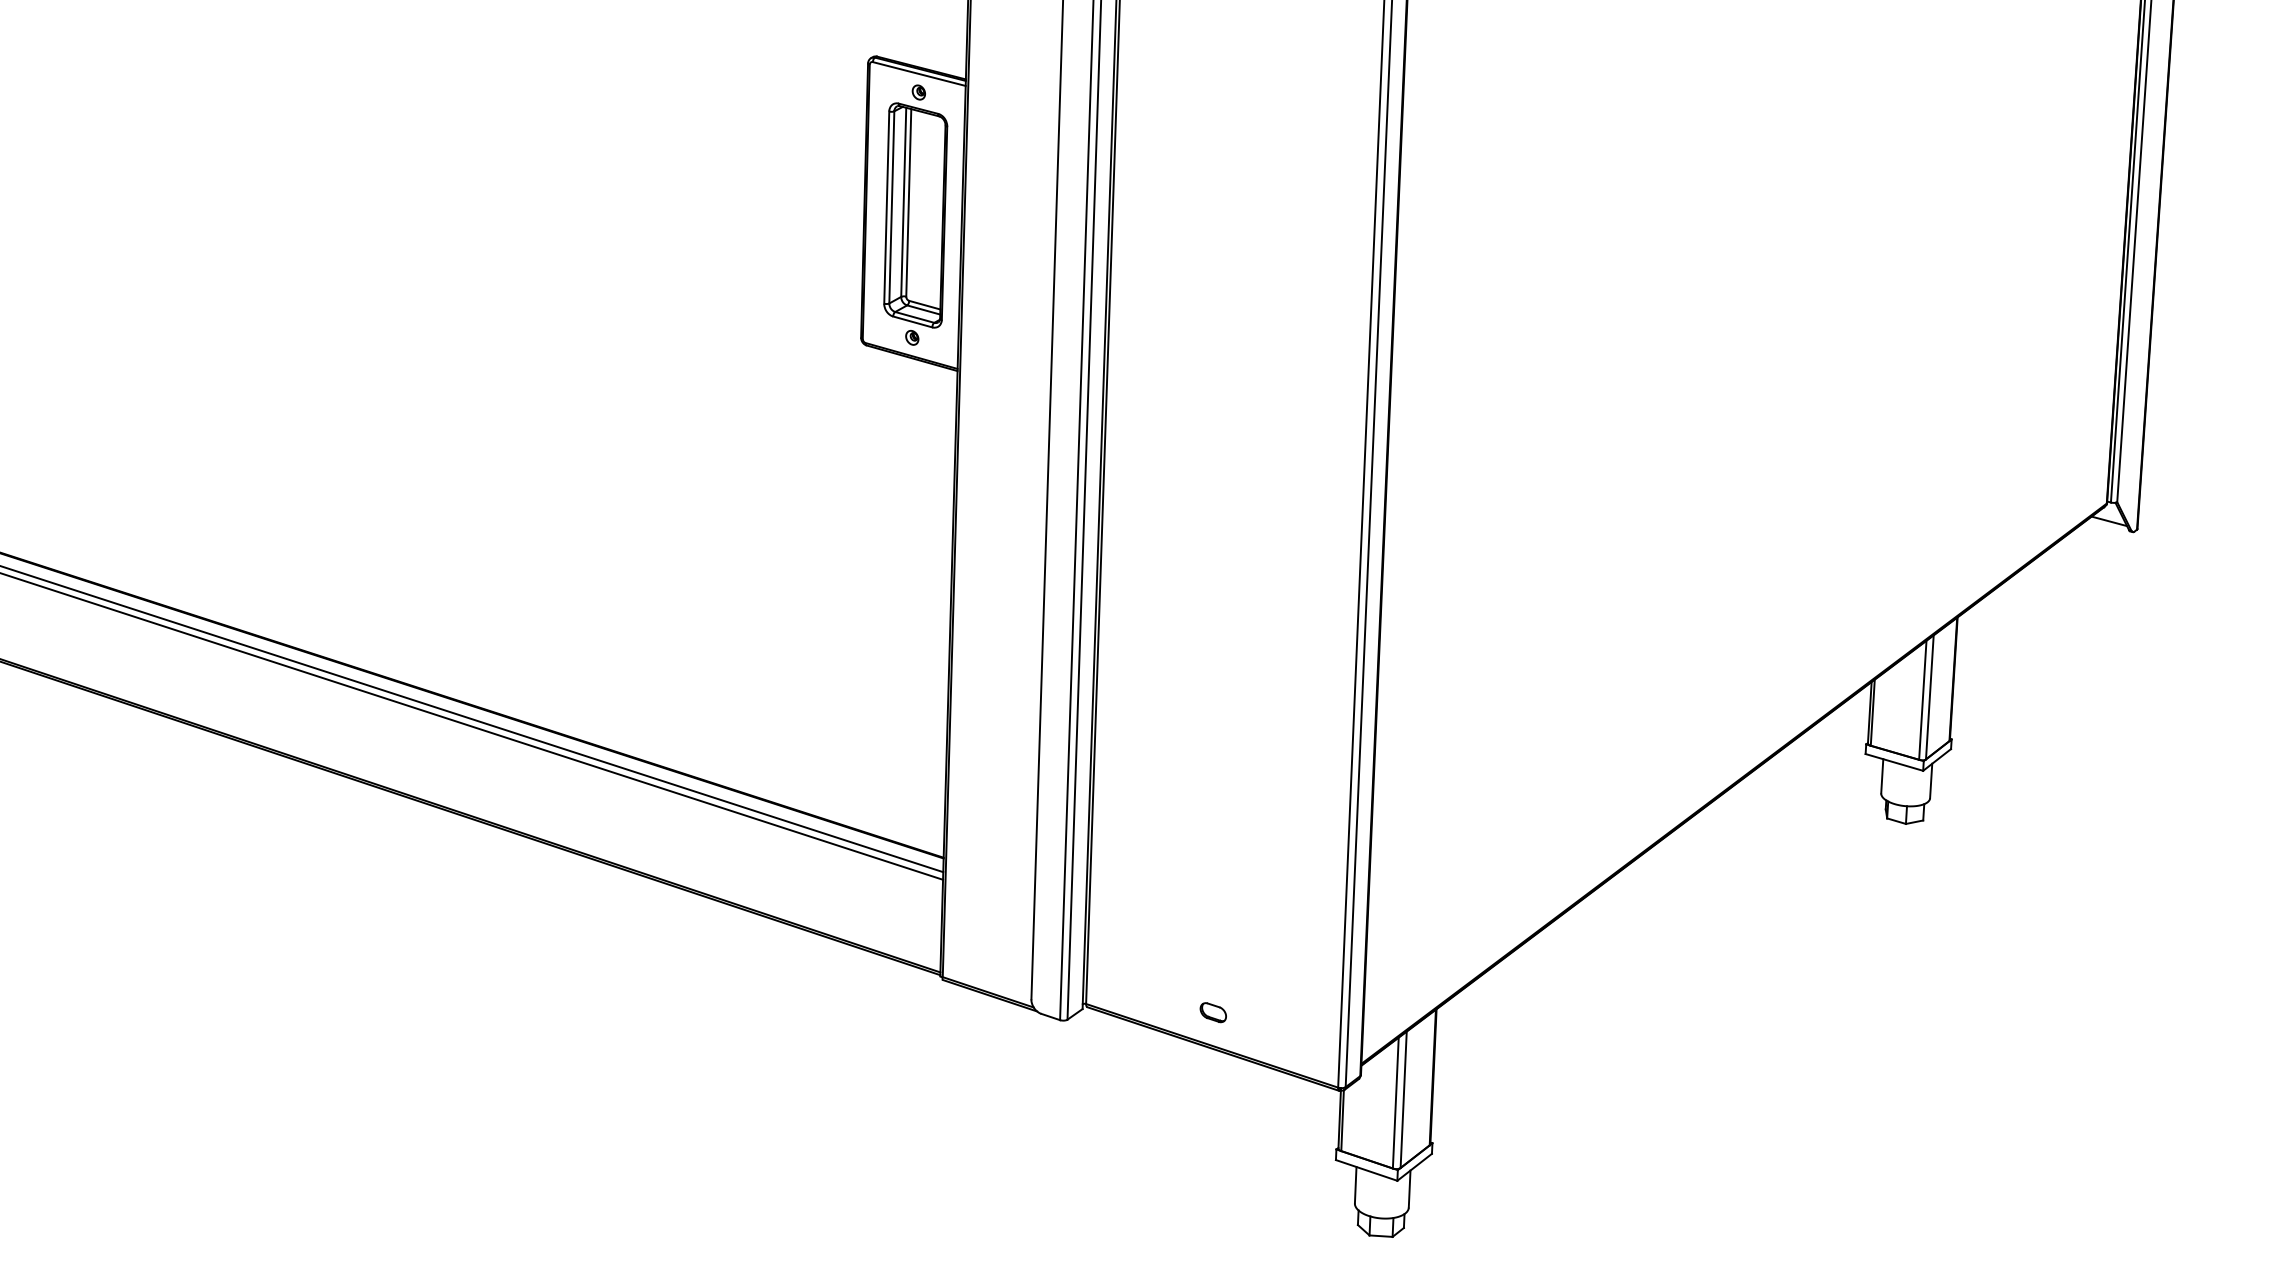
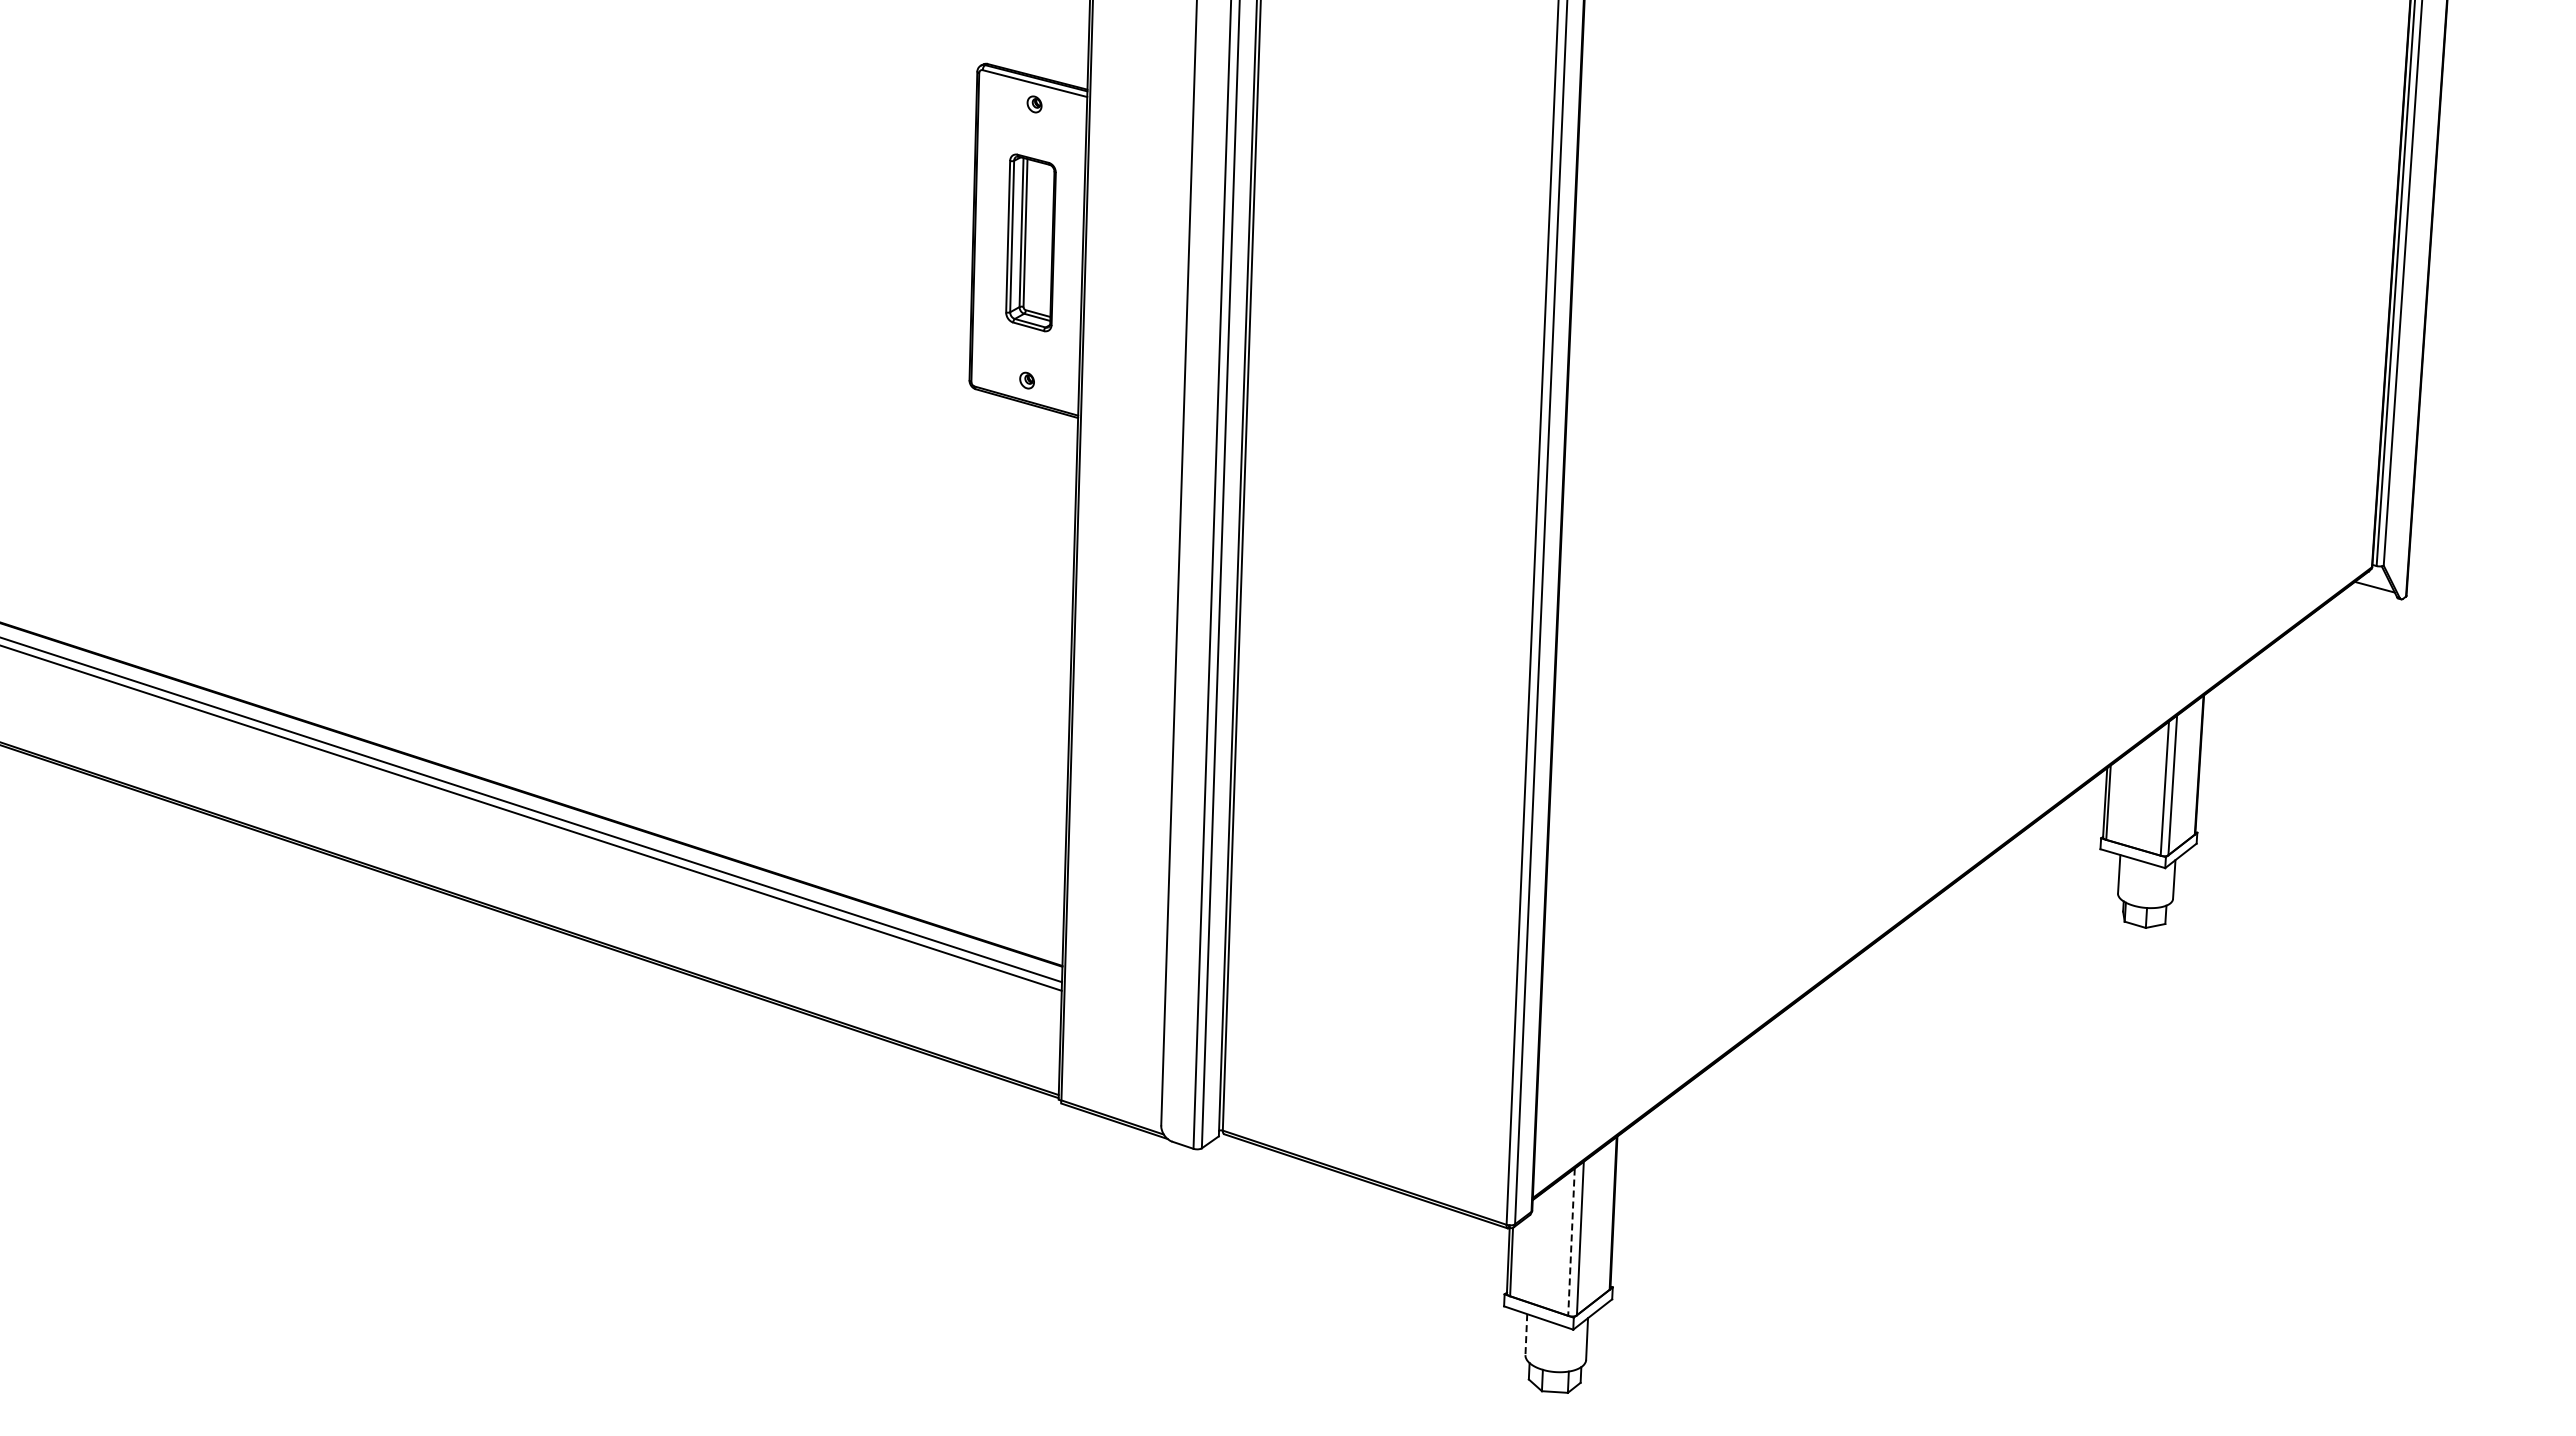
part: (915, 215) -> (1030, 242), size x0.7
part: (1212, 1012) -> (1365, 1140), removed
line: (1395, 1103) -> (1571, 1242), solid -> dashed
line: (1355, 1185) -> (1526, 1334), solid -> dashed

